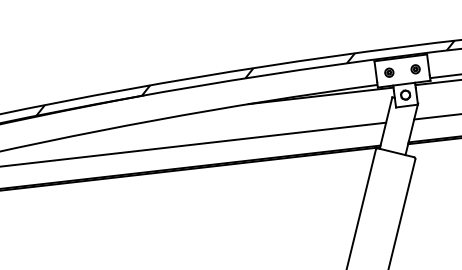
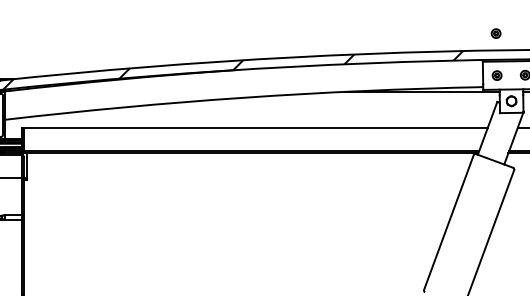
part: (383, 33) -> (495, 33), added

